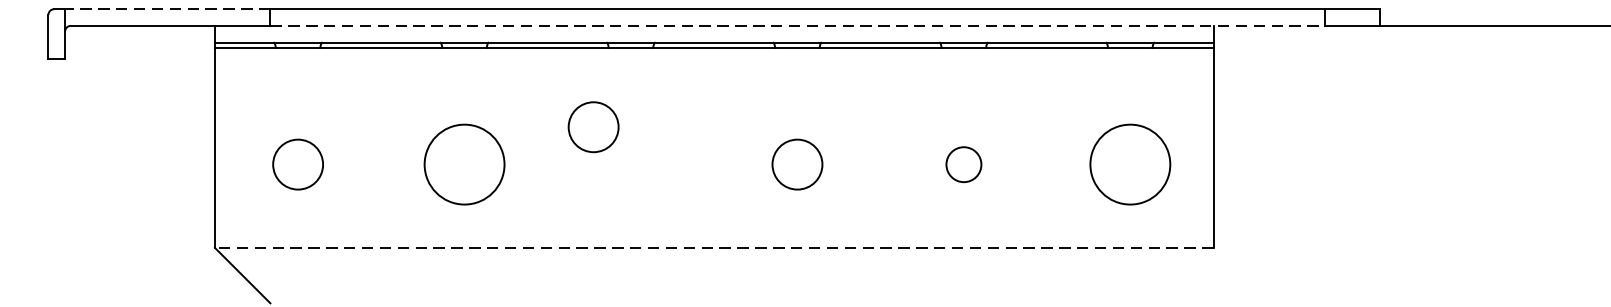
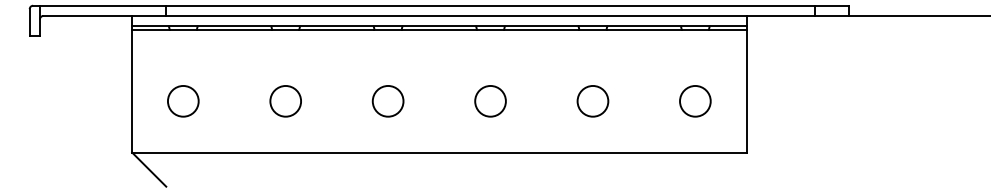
line: (166, 8) -> (102, 5), dashed -> solid
line: (798, 26) -> (491, 16), dashed -> solid
circle: (592, 127) -> (387, 101), moved
circle: (464, 163) -> (285, 100), size x0.62
circle: (1130, 163) -> (695, 100), size x0.62
circle: (963, 164) -> (592, 101), size x1.43
line: (712, 247) -> (438, 152), dashed -> solid

